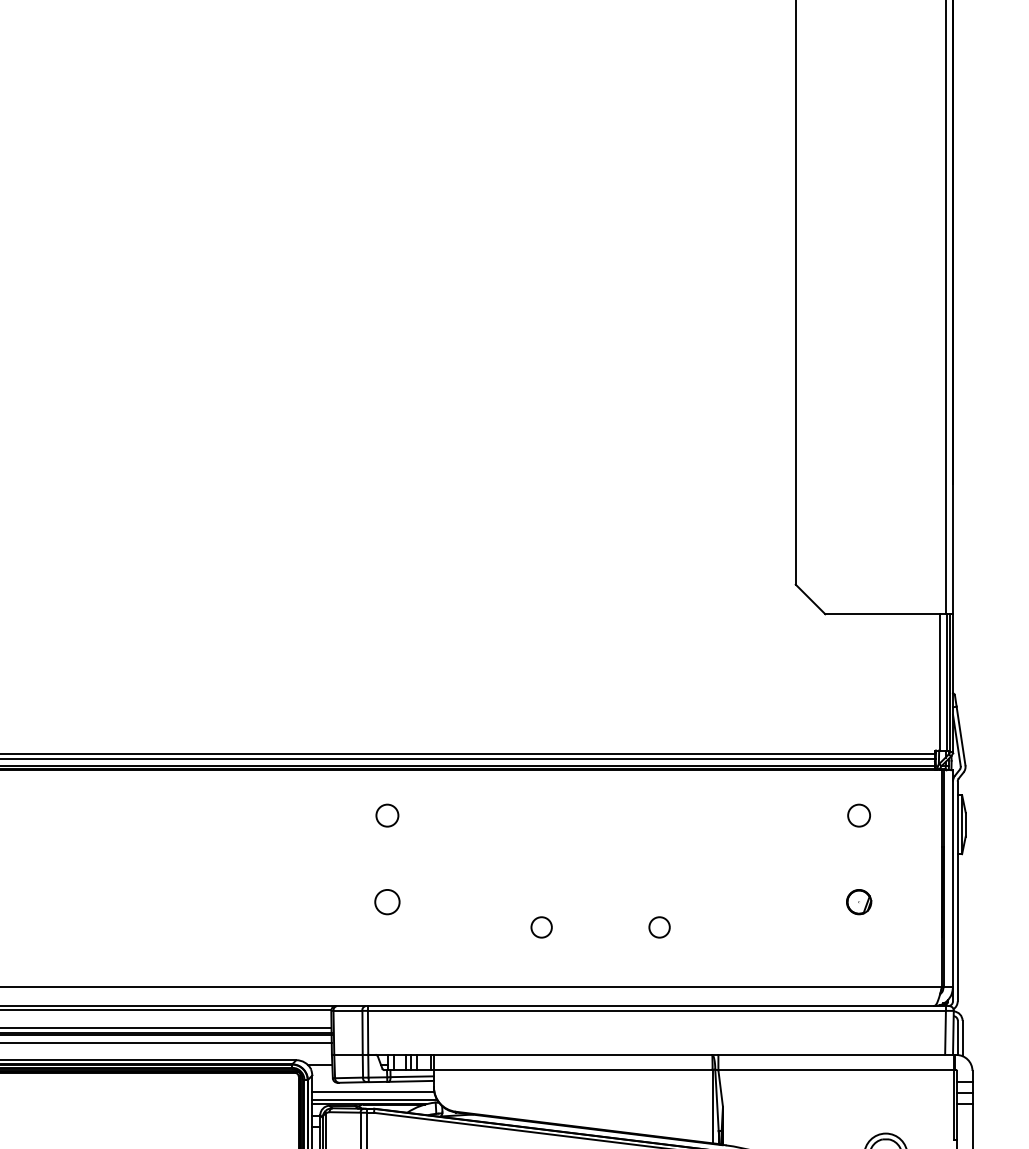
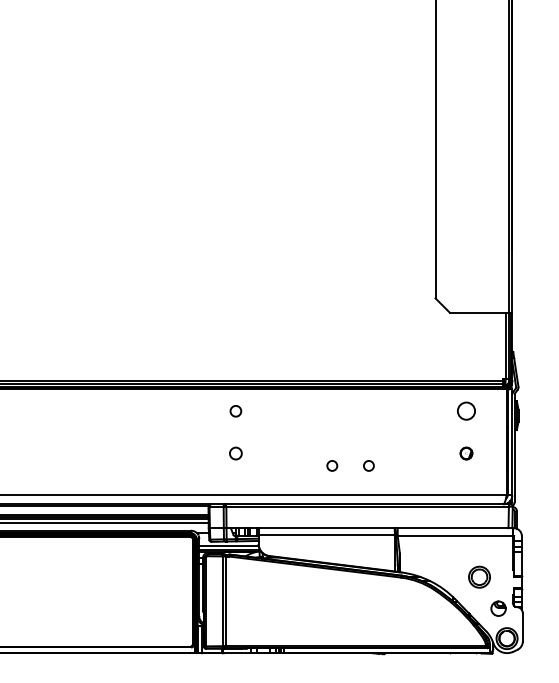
circle: (859, 816) -> (466, 411), size x1.6
circle: (542, 926) -> (332, 465), moved

